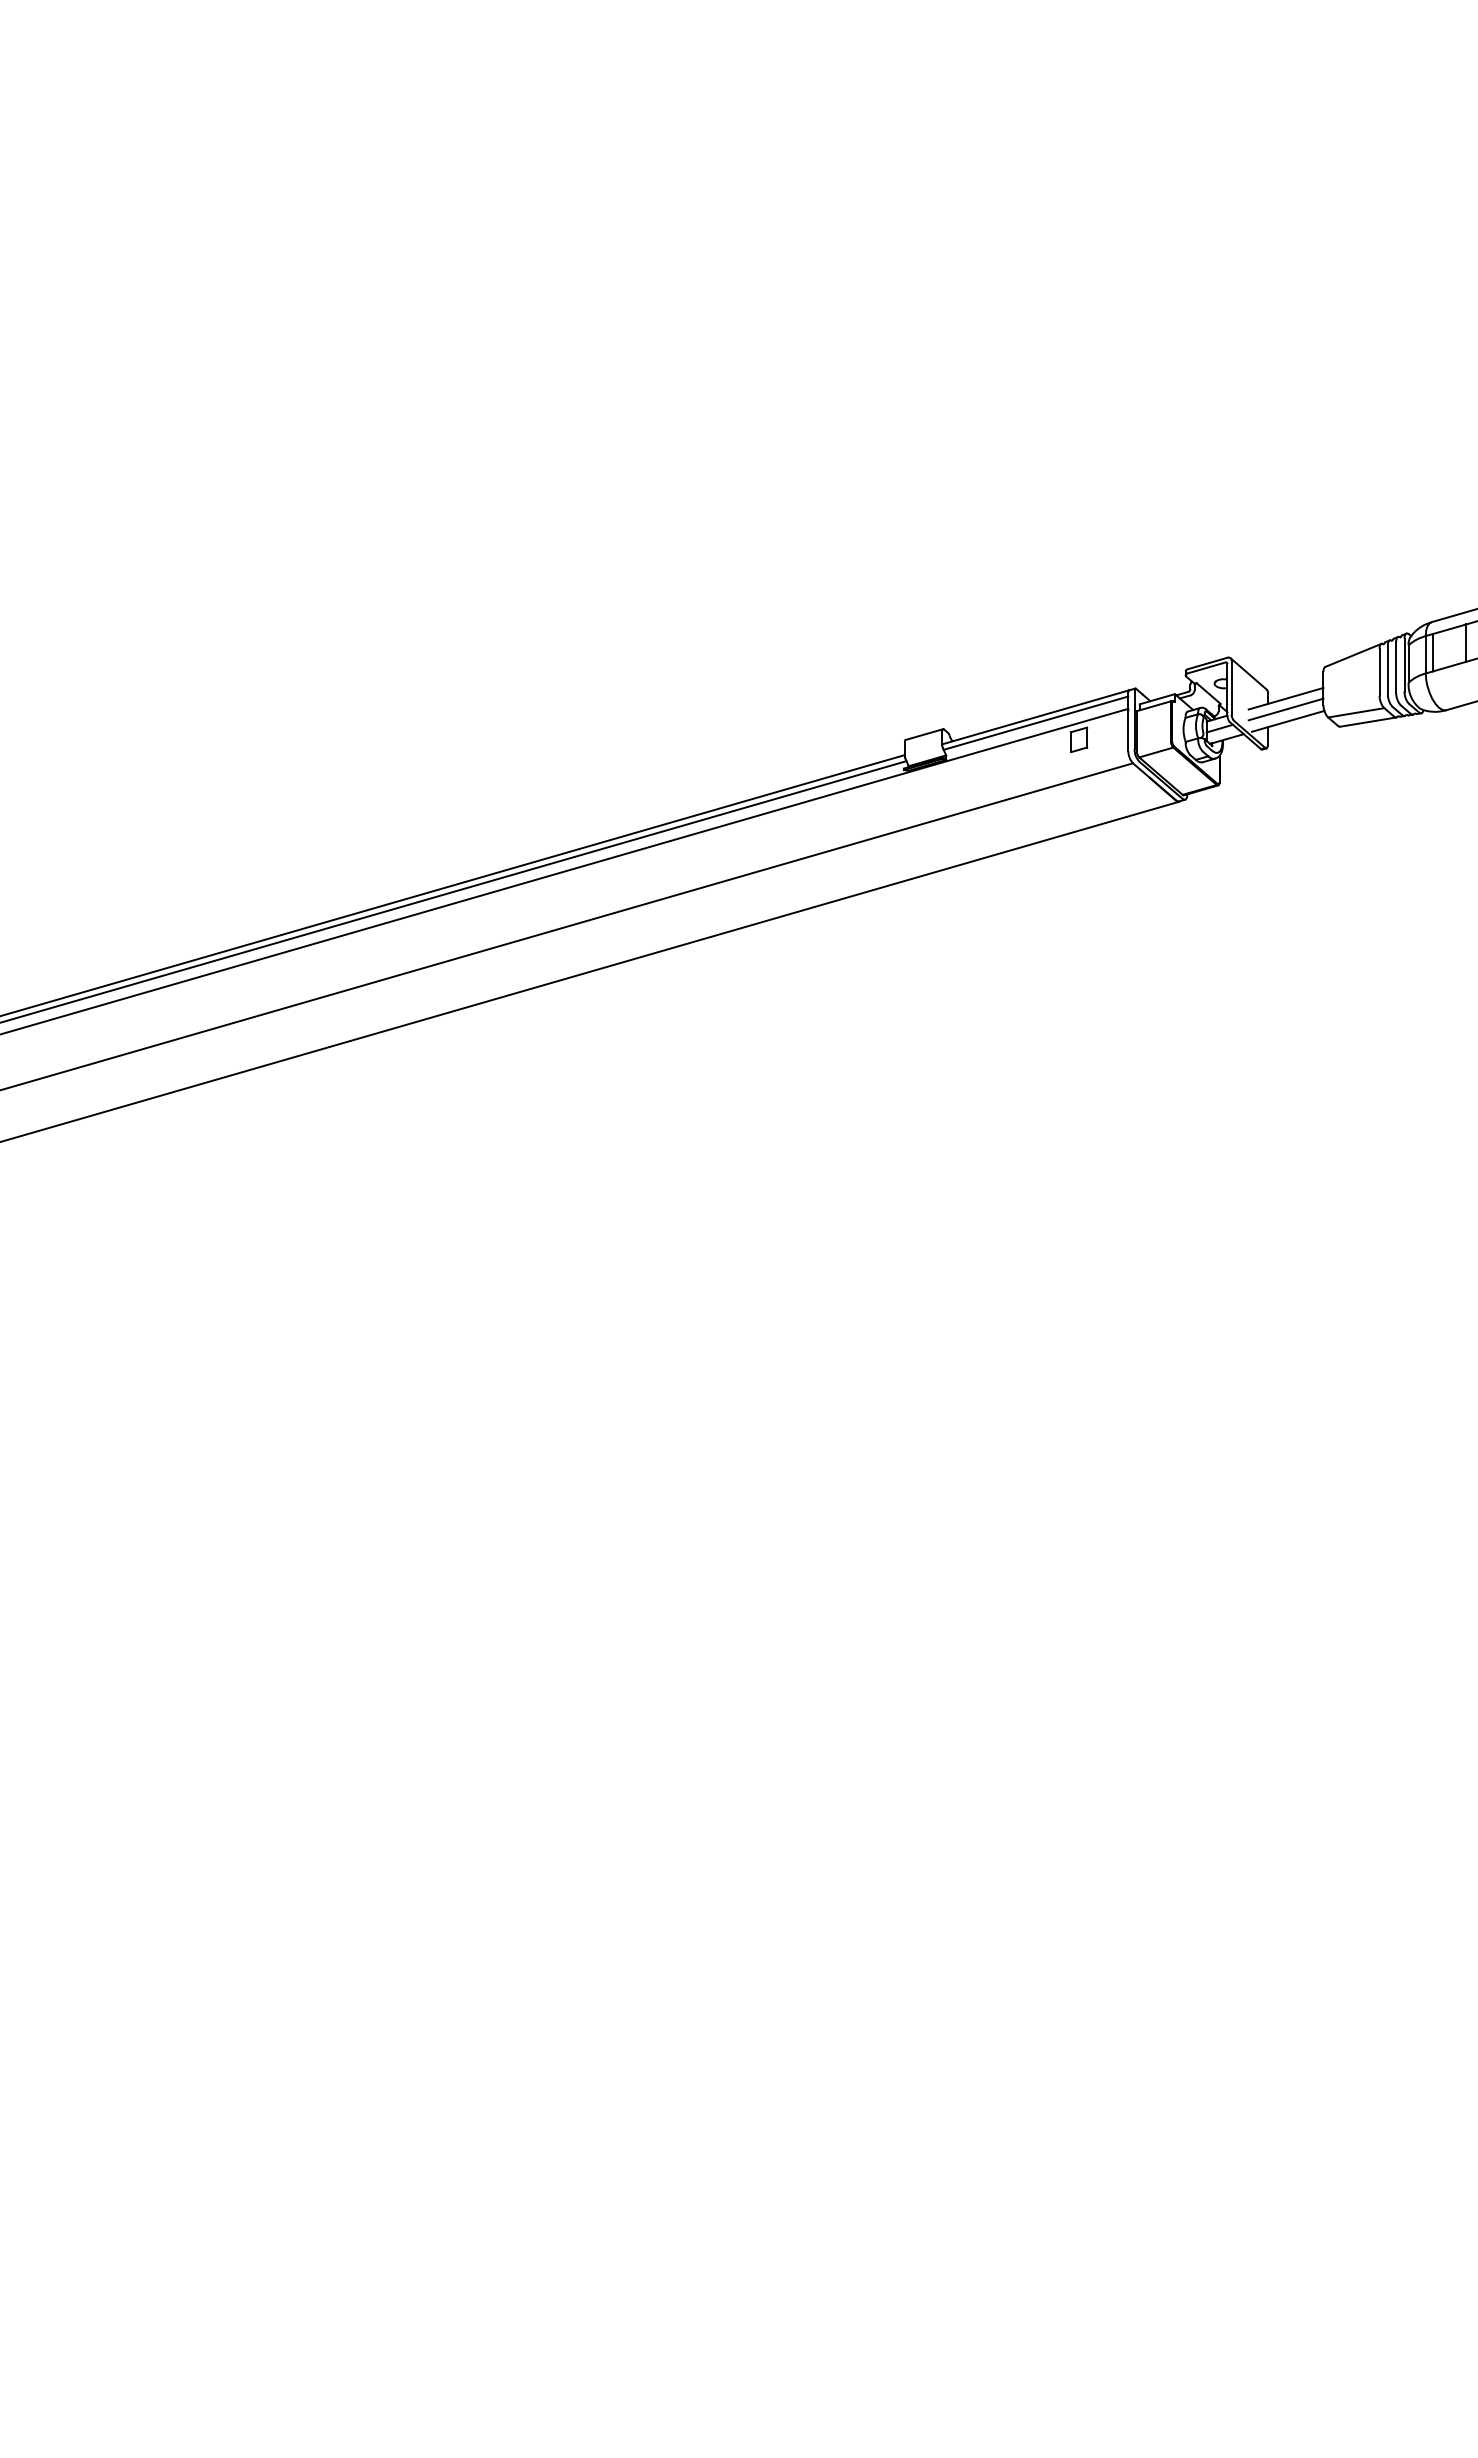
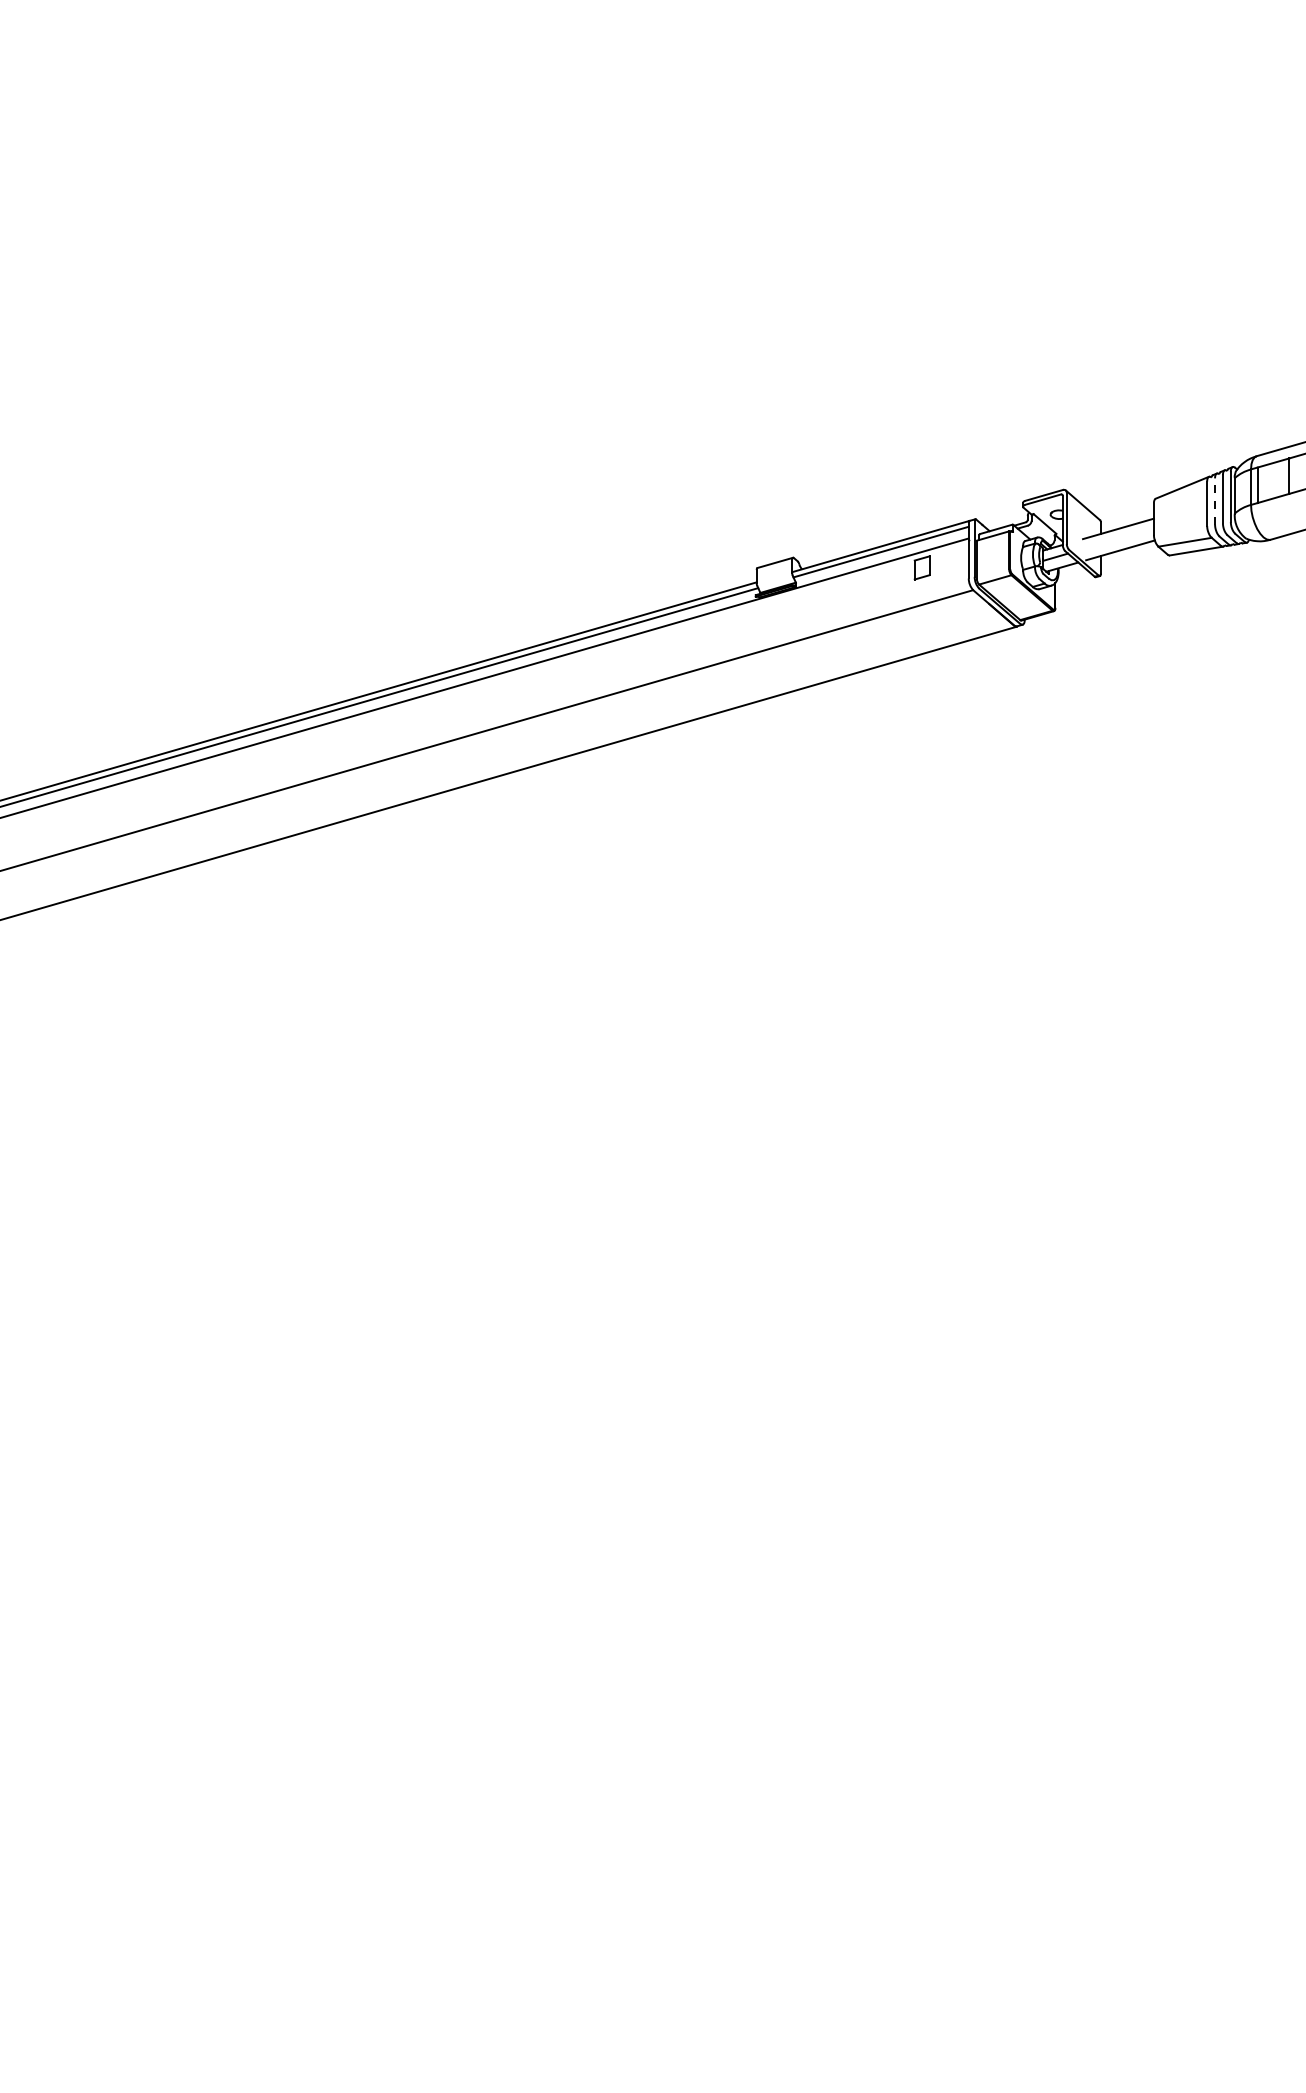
line: (1387, 669) -> (1214, 501), solid -> dashed
line: (1285, 709) -> (1117, 539), removed

